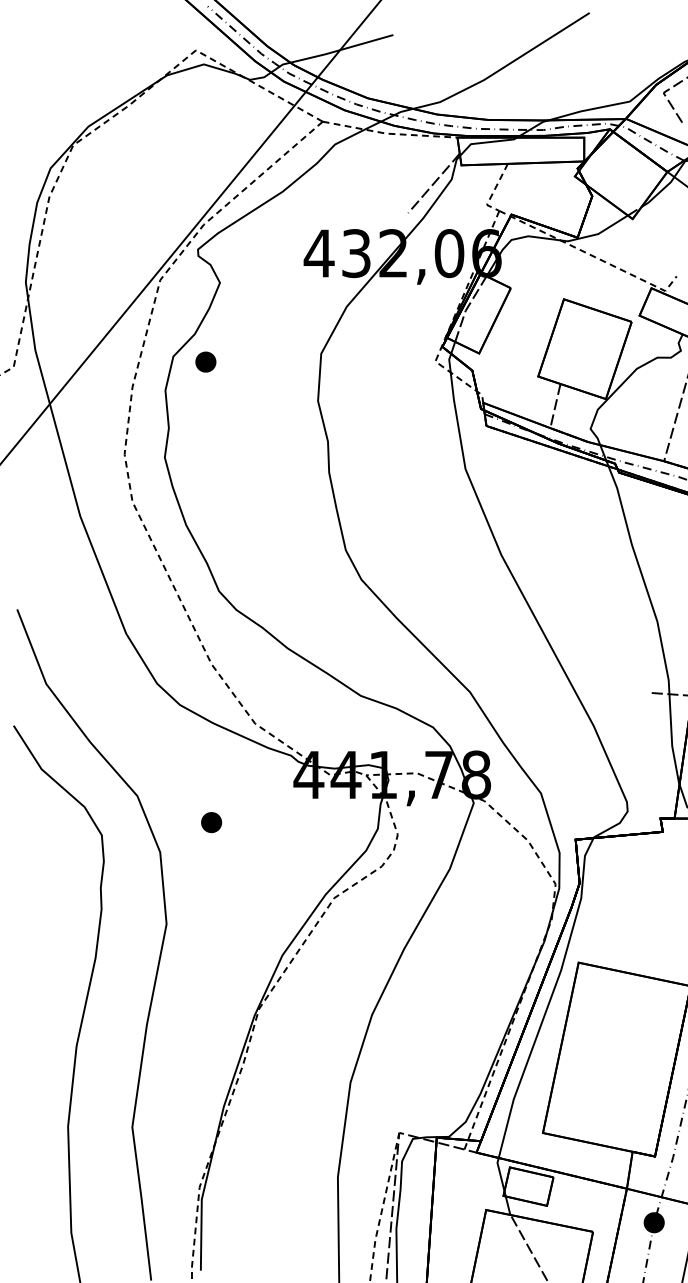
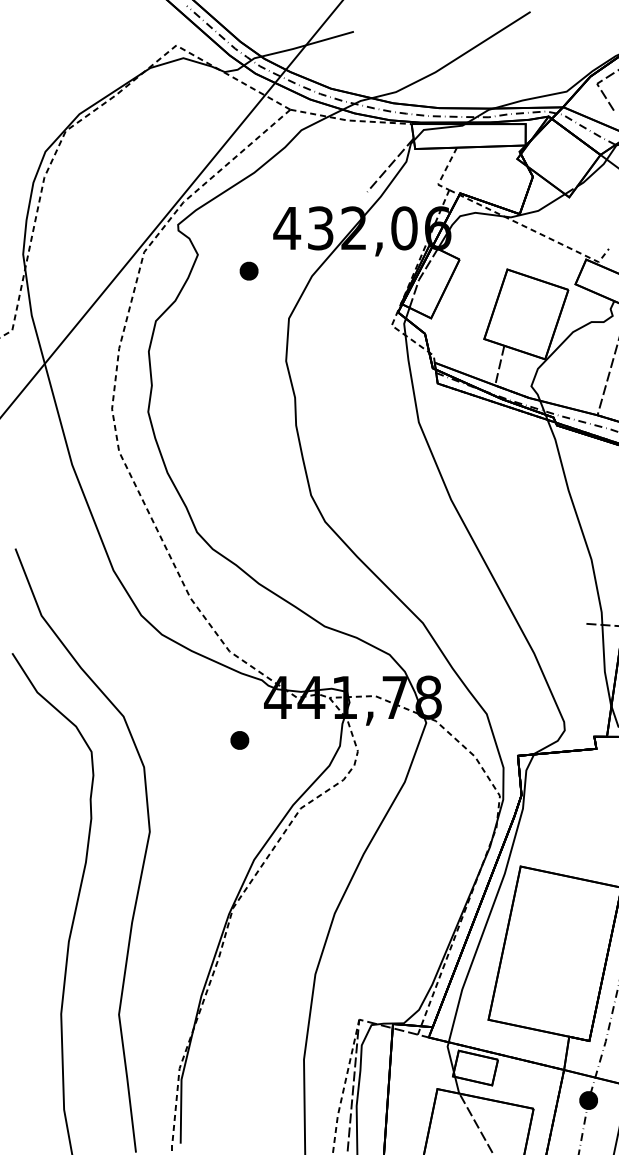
part: (205, 361) -> (248, 270), moved
part: (211, 822) -> (239, 740), moved

